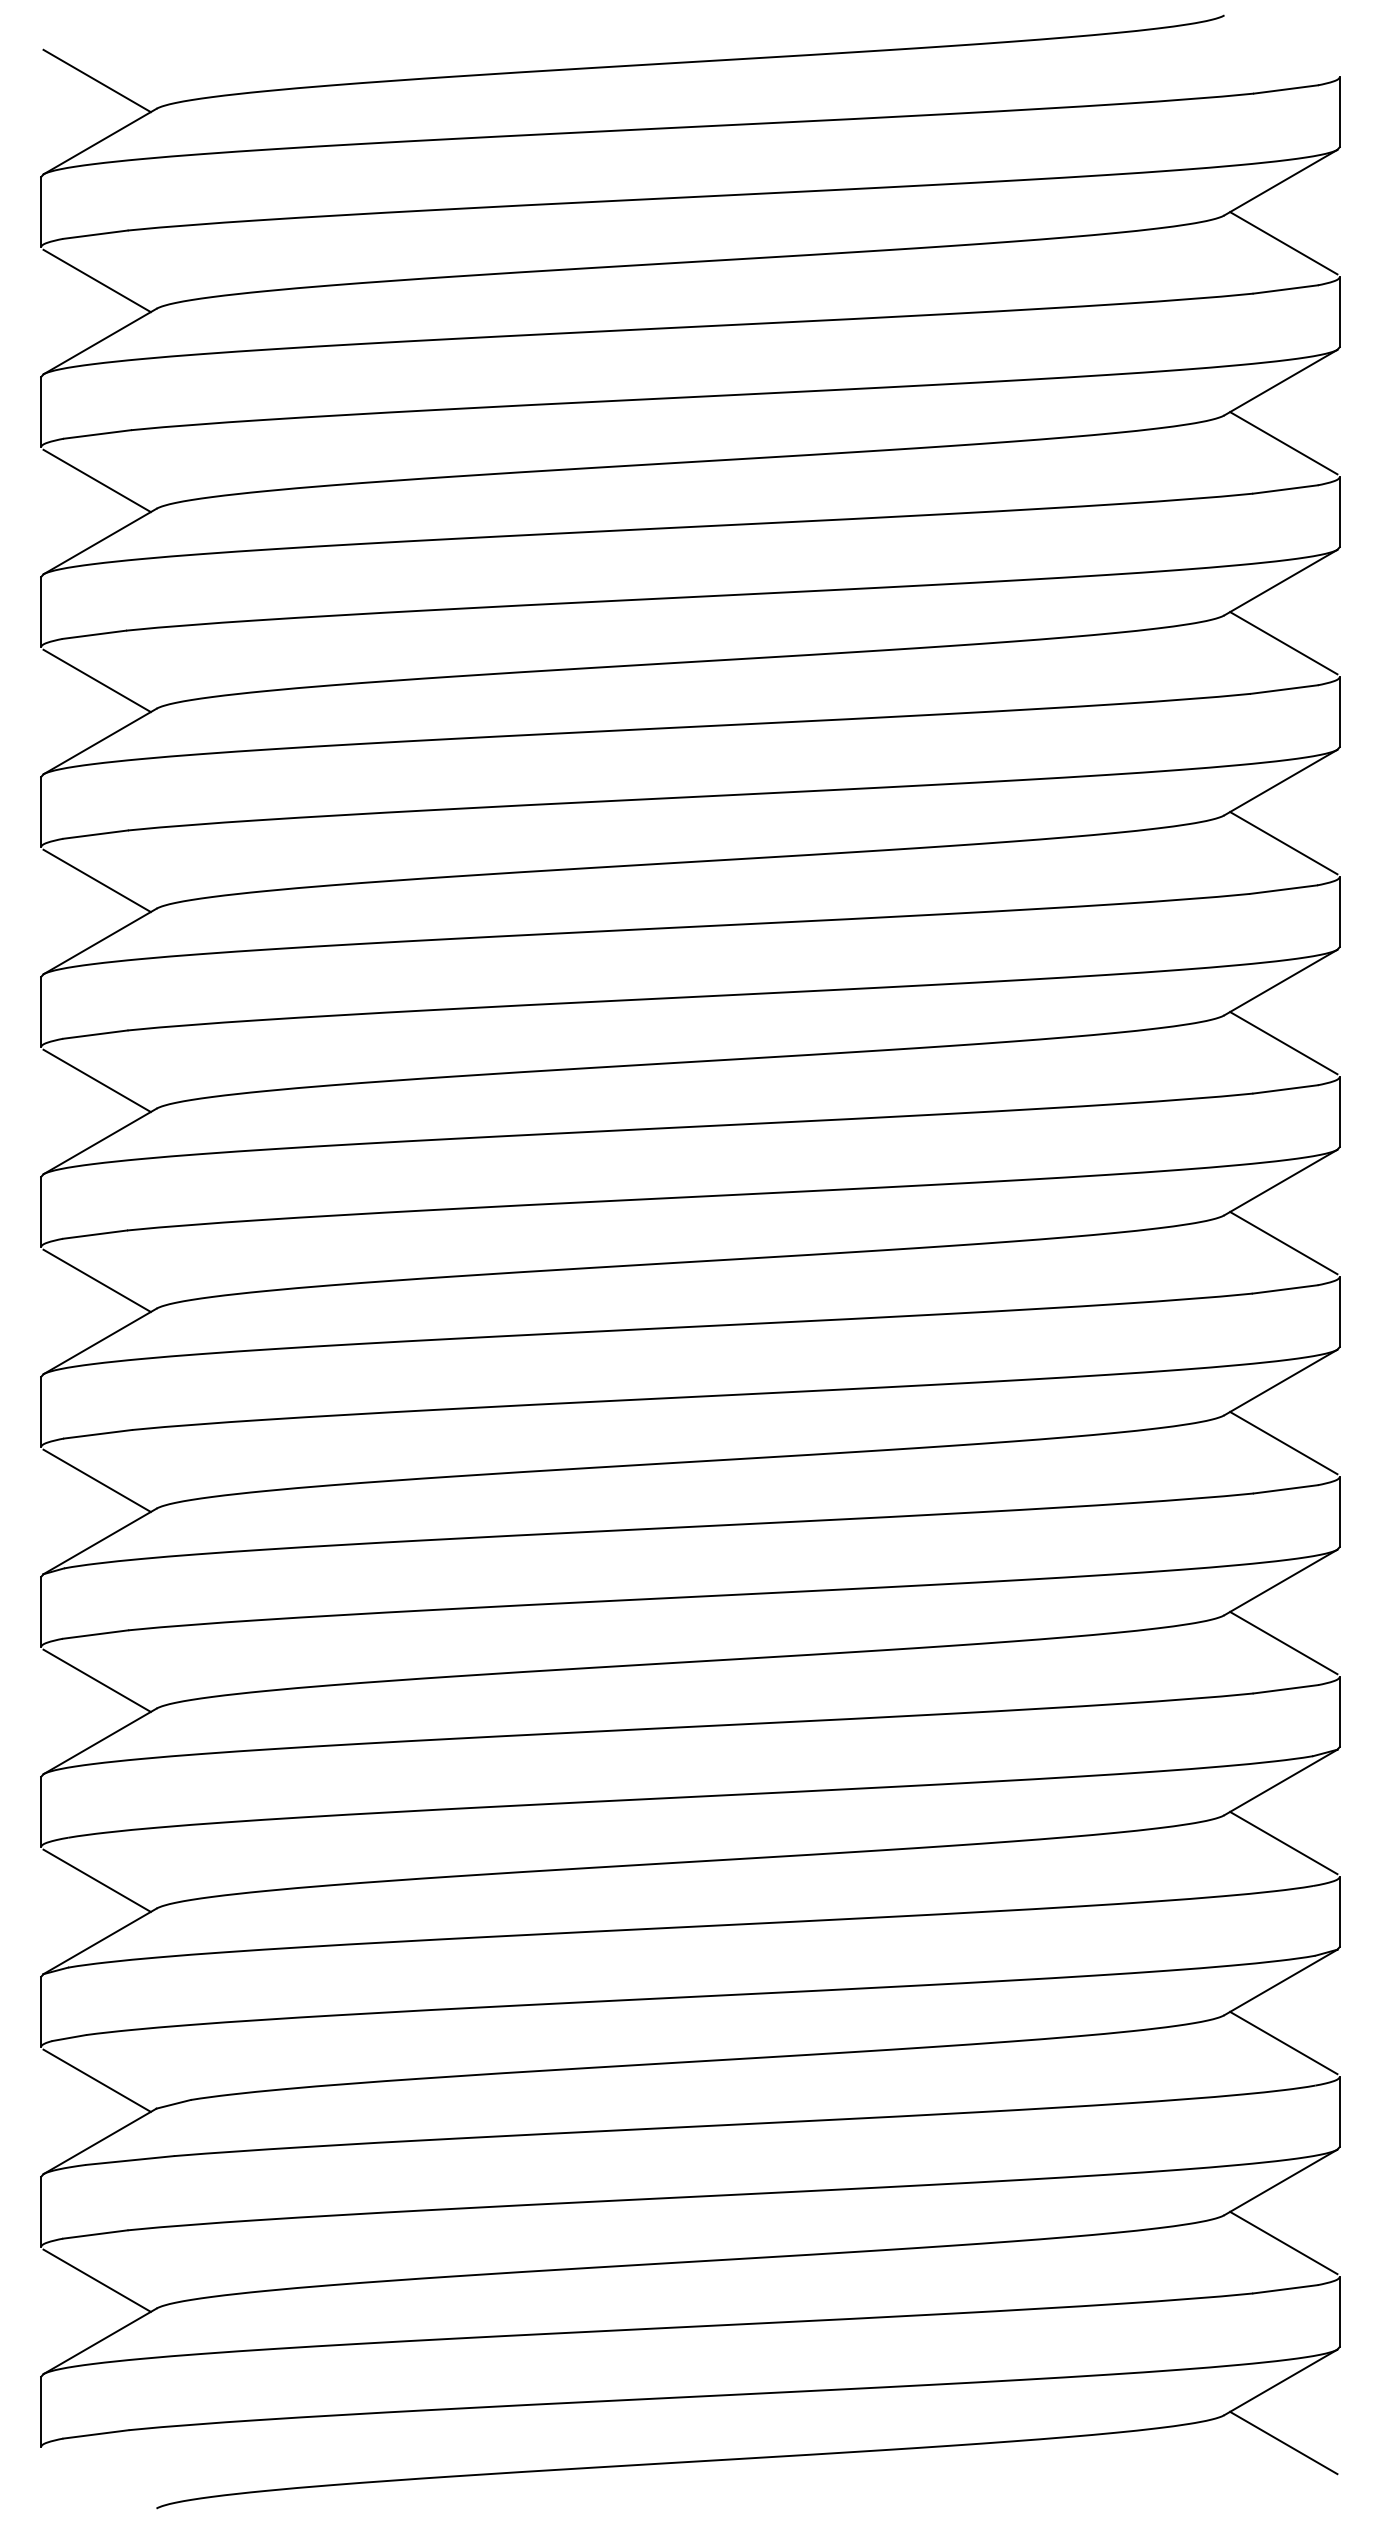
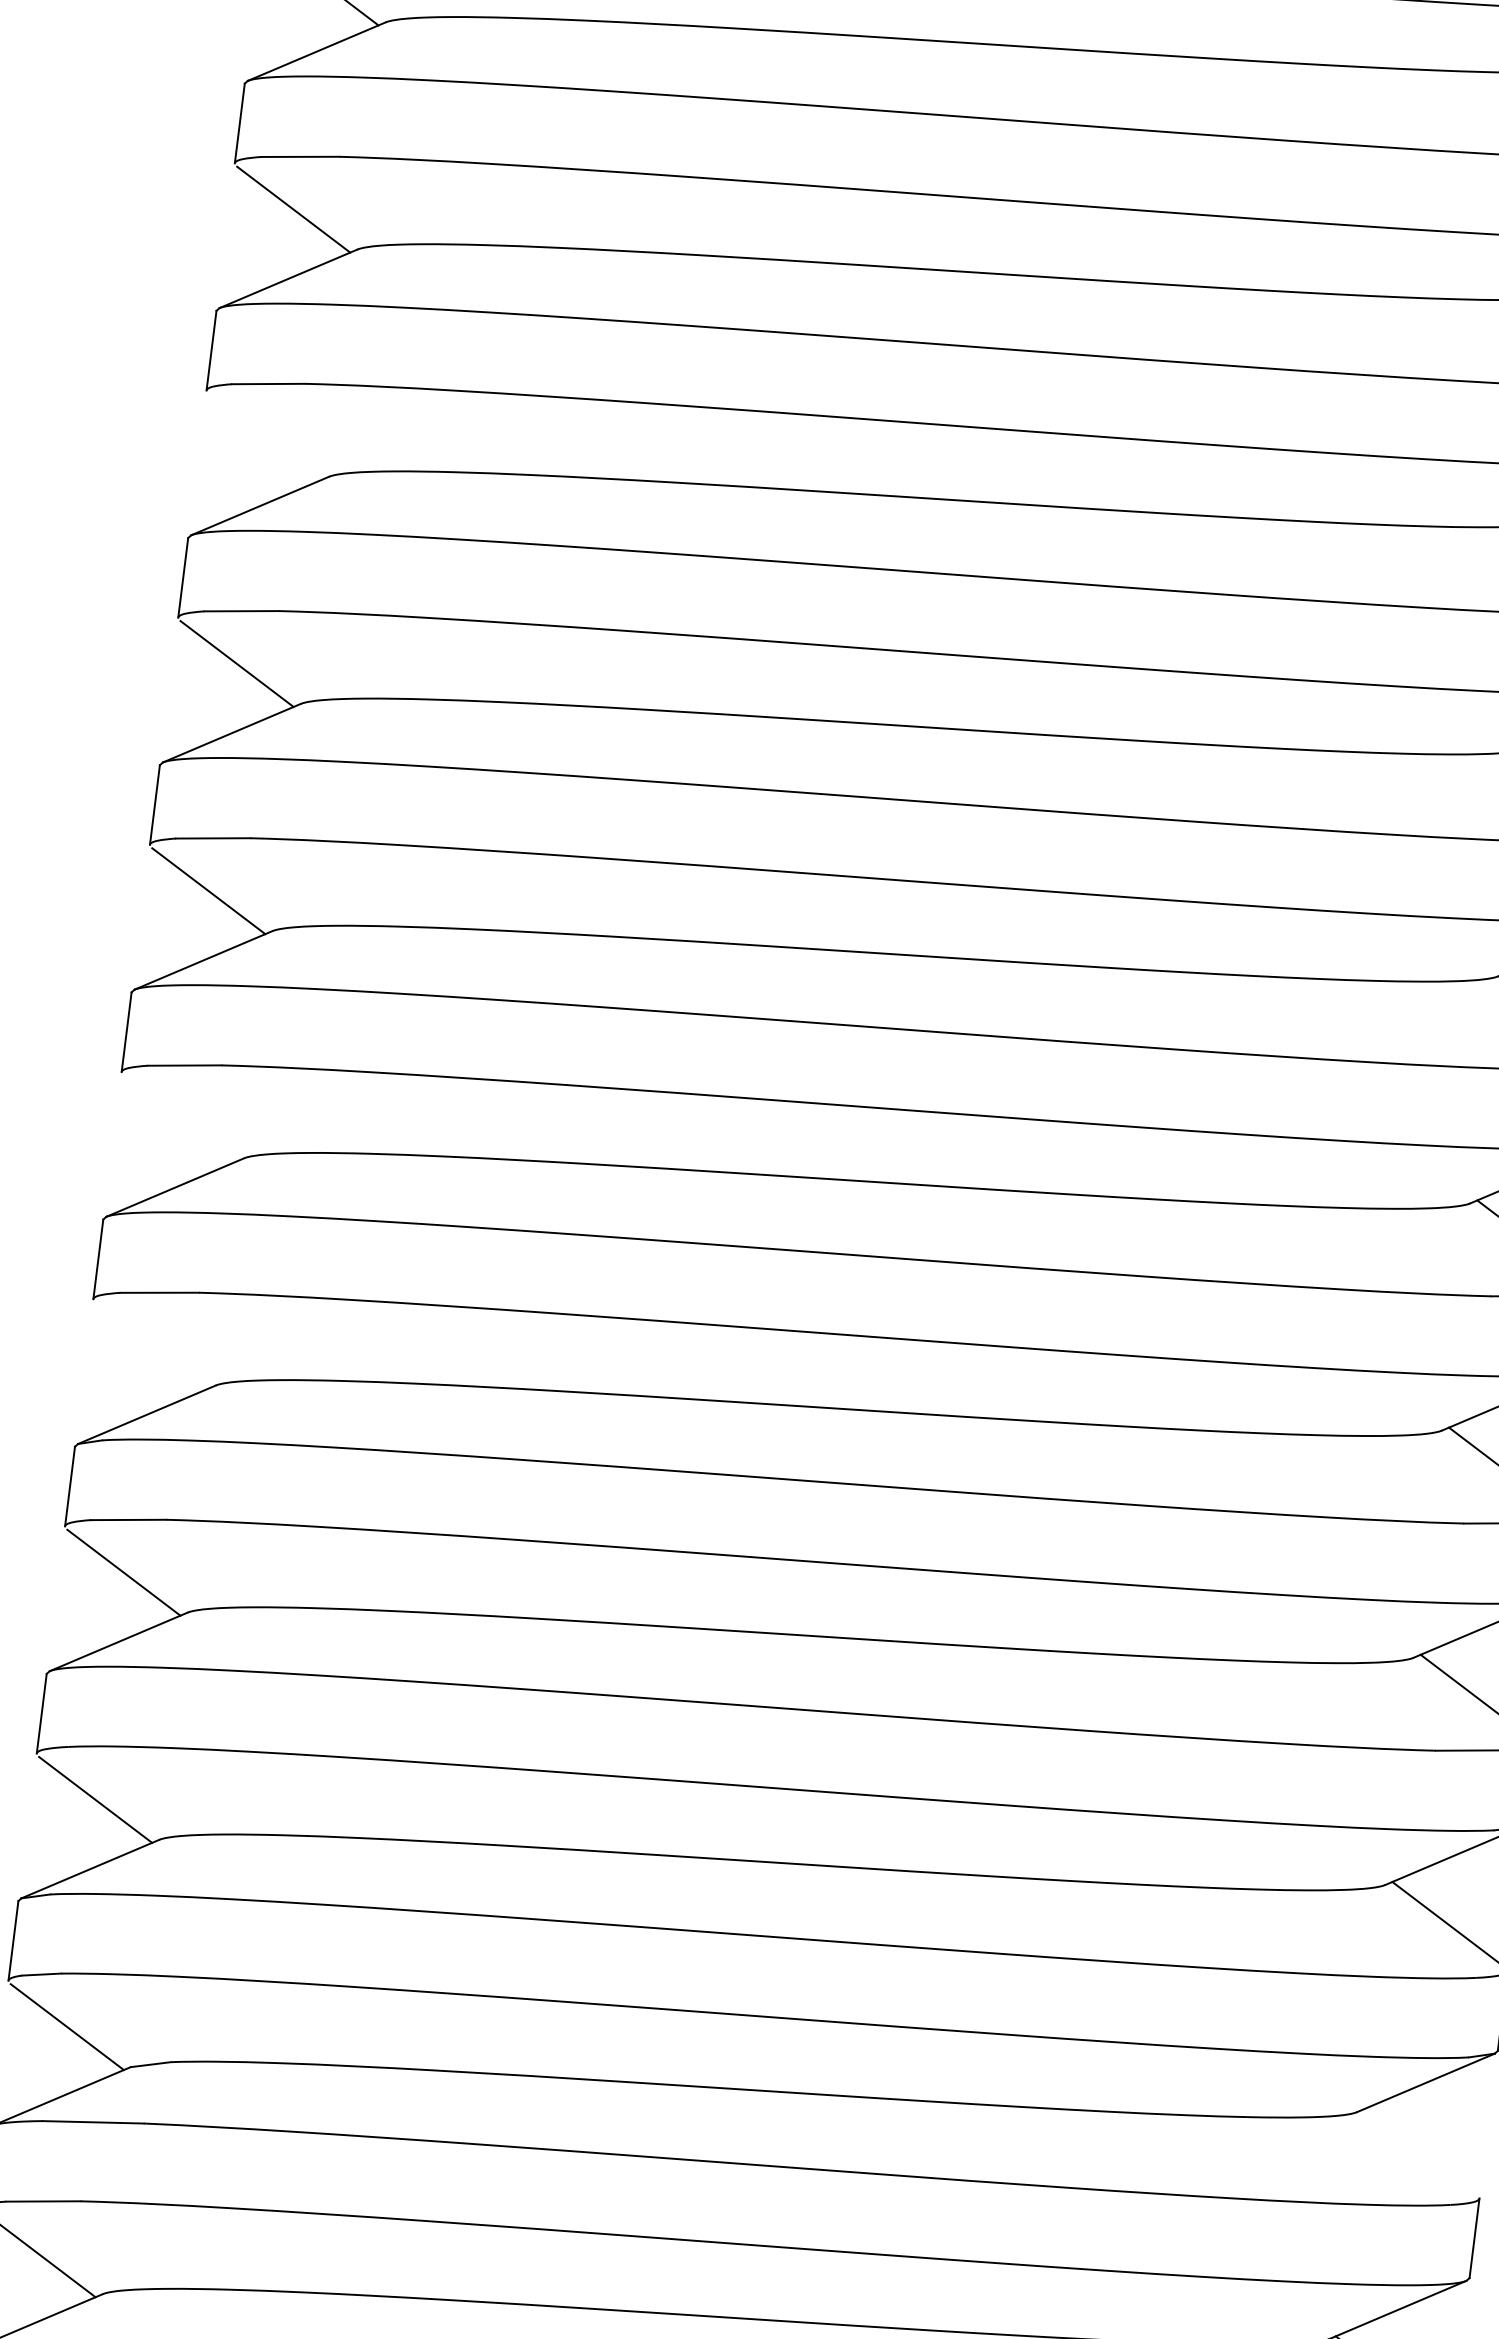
line: (96, 680) -> (264, 436), removed
line: (96, 1280) -> (179, 1117), removed
line: (96, 1480) -> (151, 1345), removed
line: (1283, 2042) -> (1420, 2151), removed

